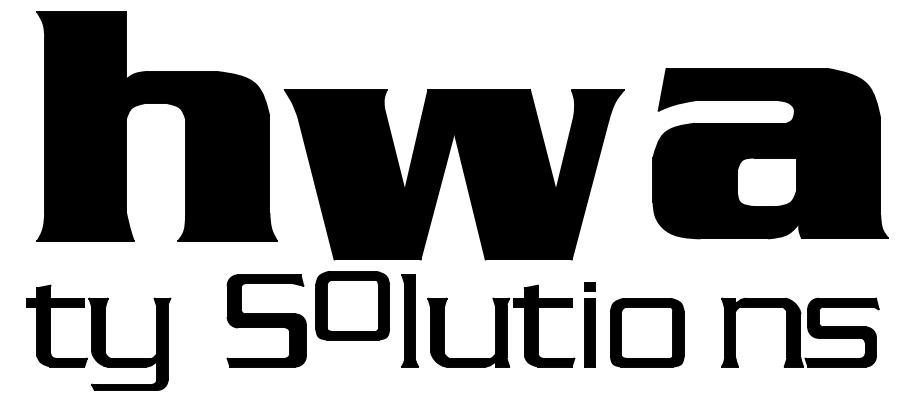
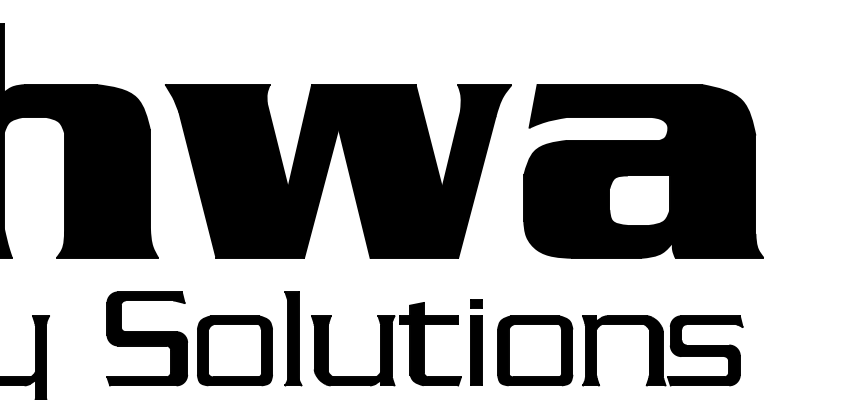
part: (770, 153) -> (643, 171), moved
part: (463, 173) -> (347, 170), moved
part: (352, 305) -> (234, 350), moved
part: (800, 332) -> (662, 350), moved

